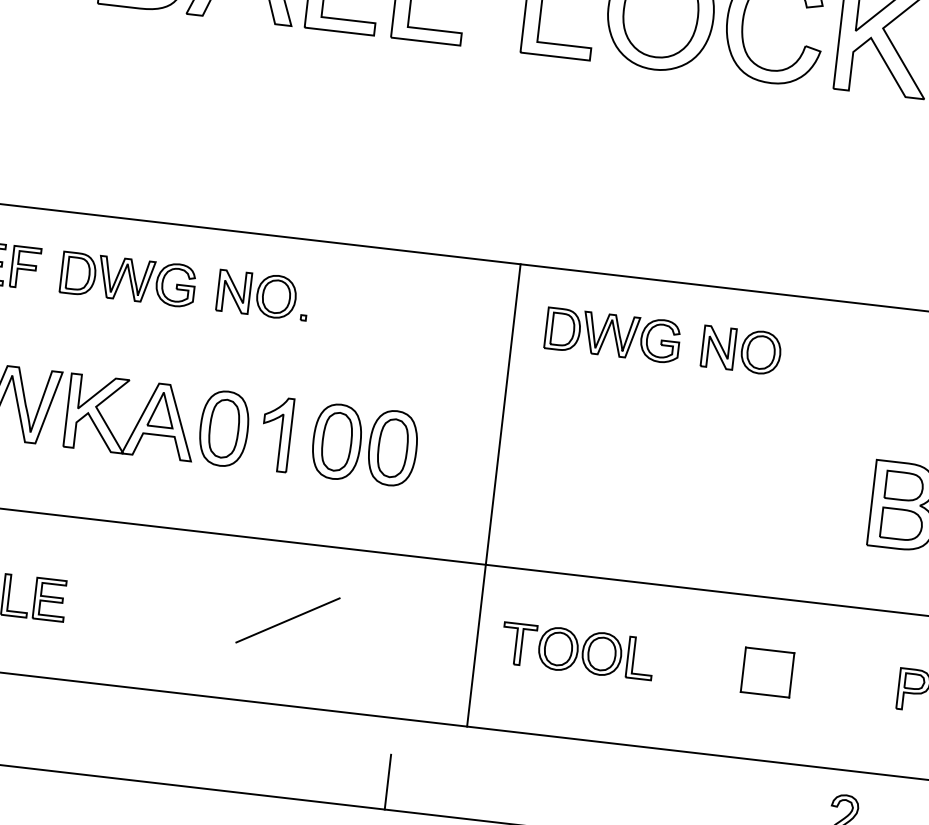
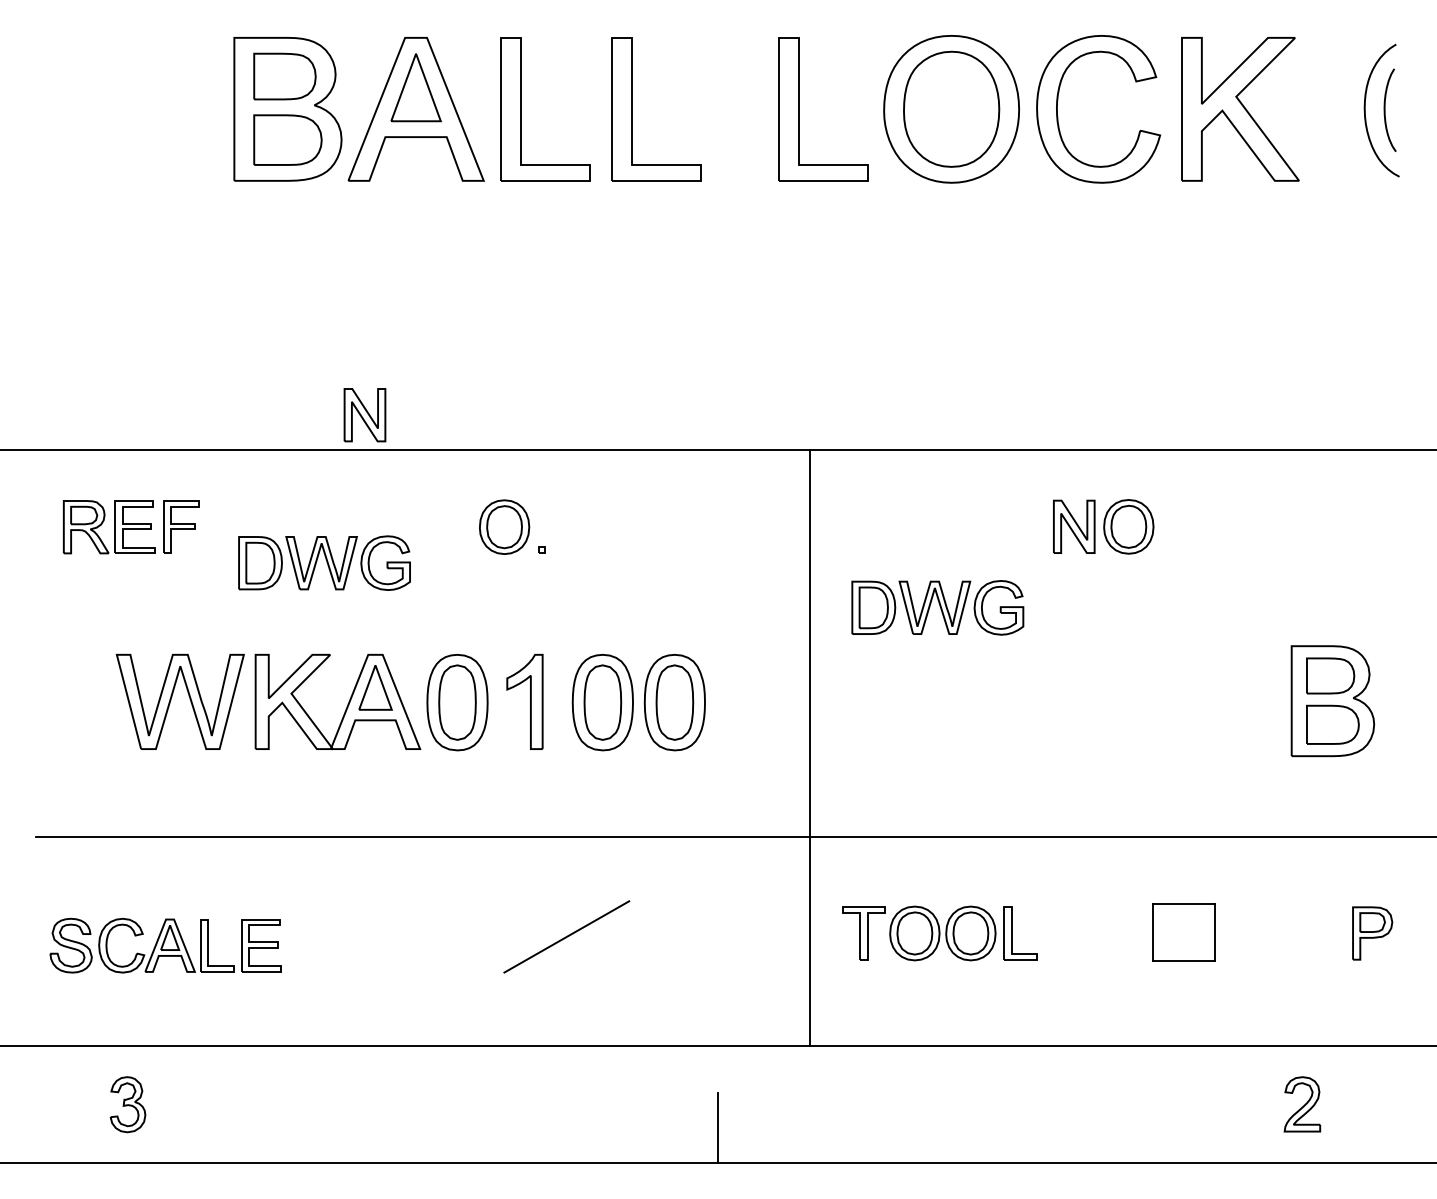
part: (128, 279) -> (324, 562), moved
part: (233, 292) -> (364, 415), moved
part: (612, 335) -> (937, 607), moved

